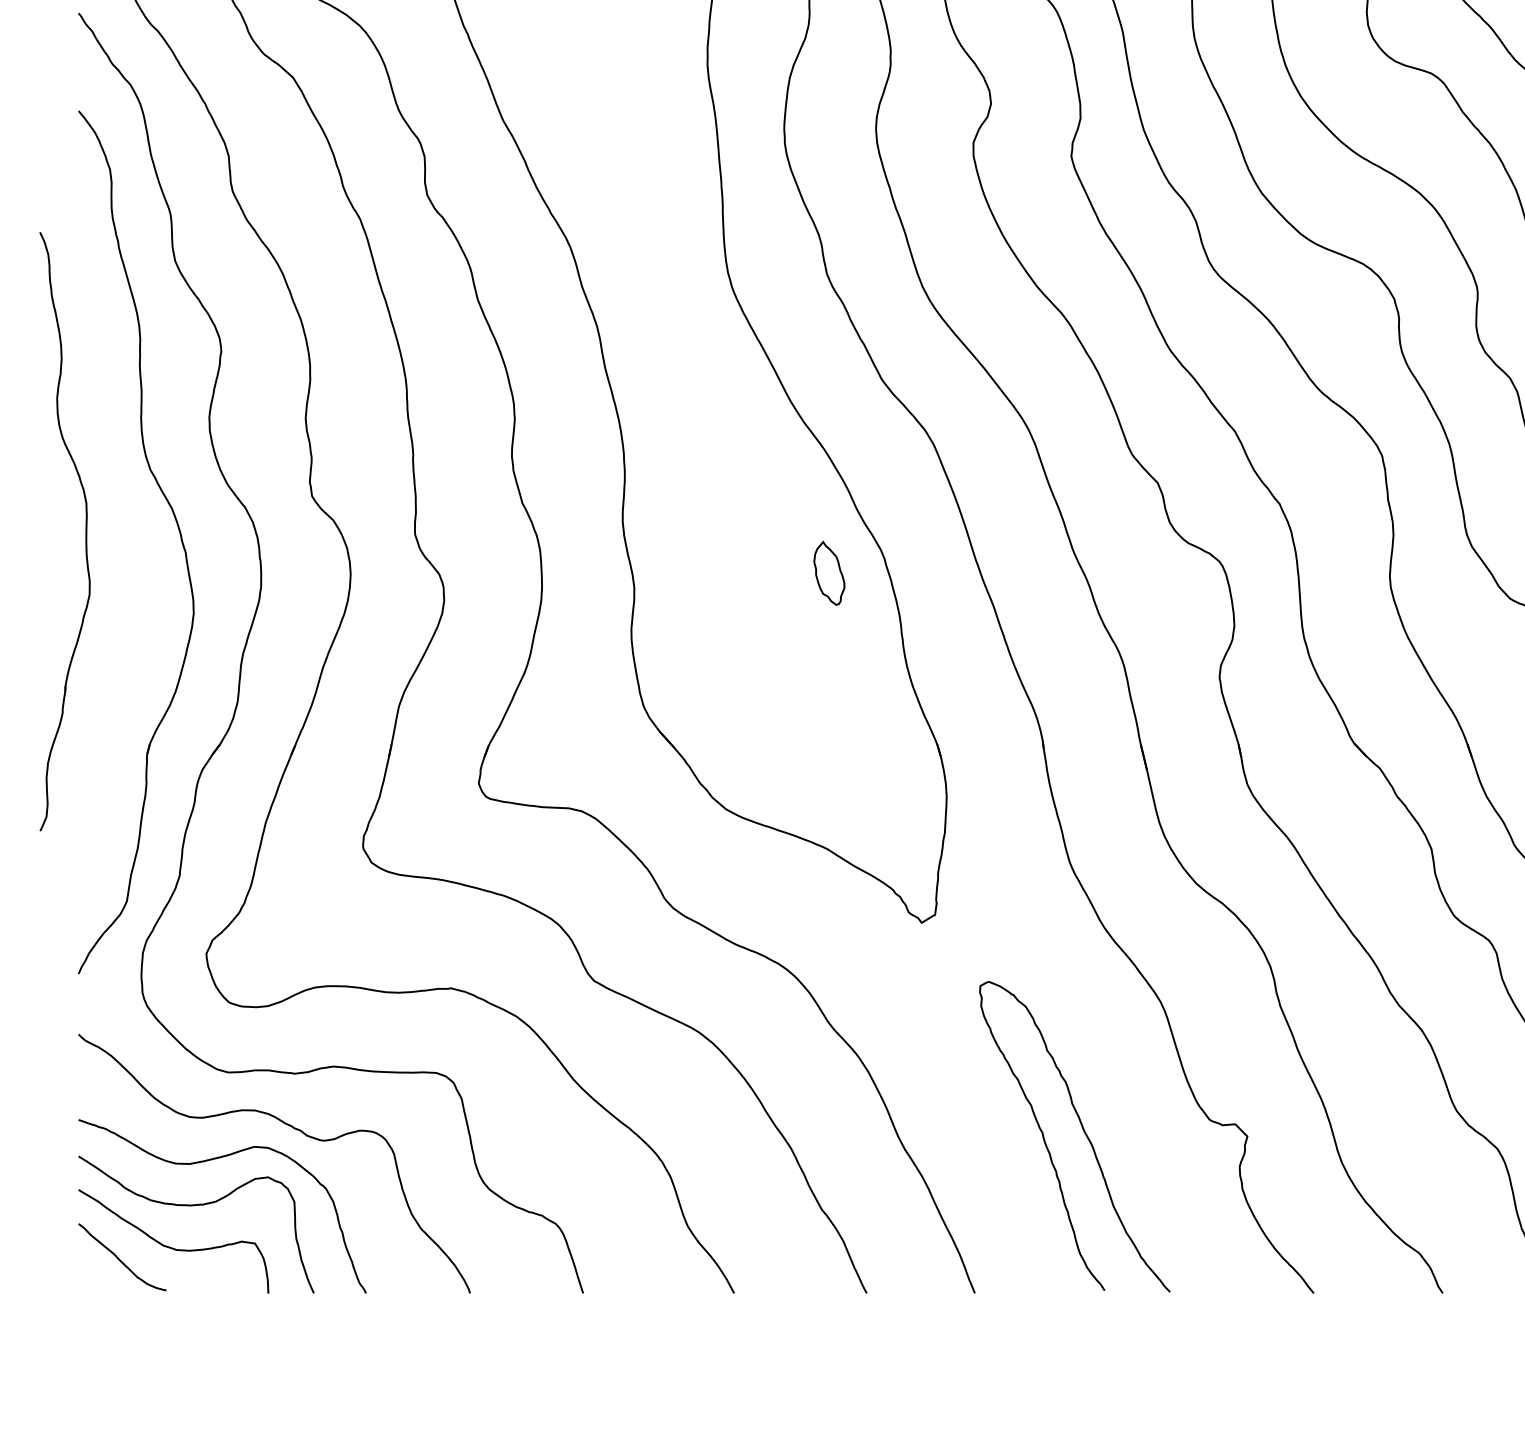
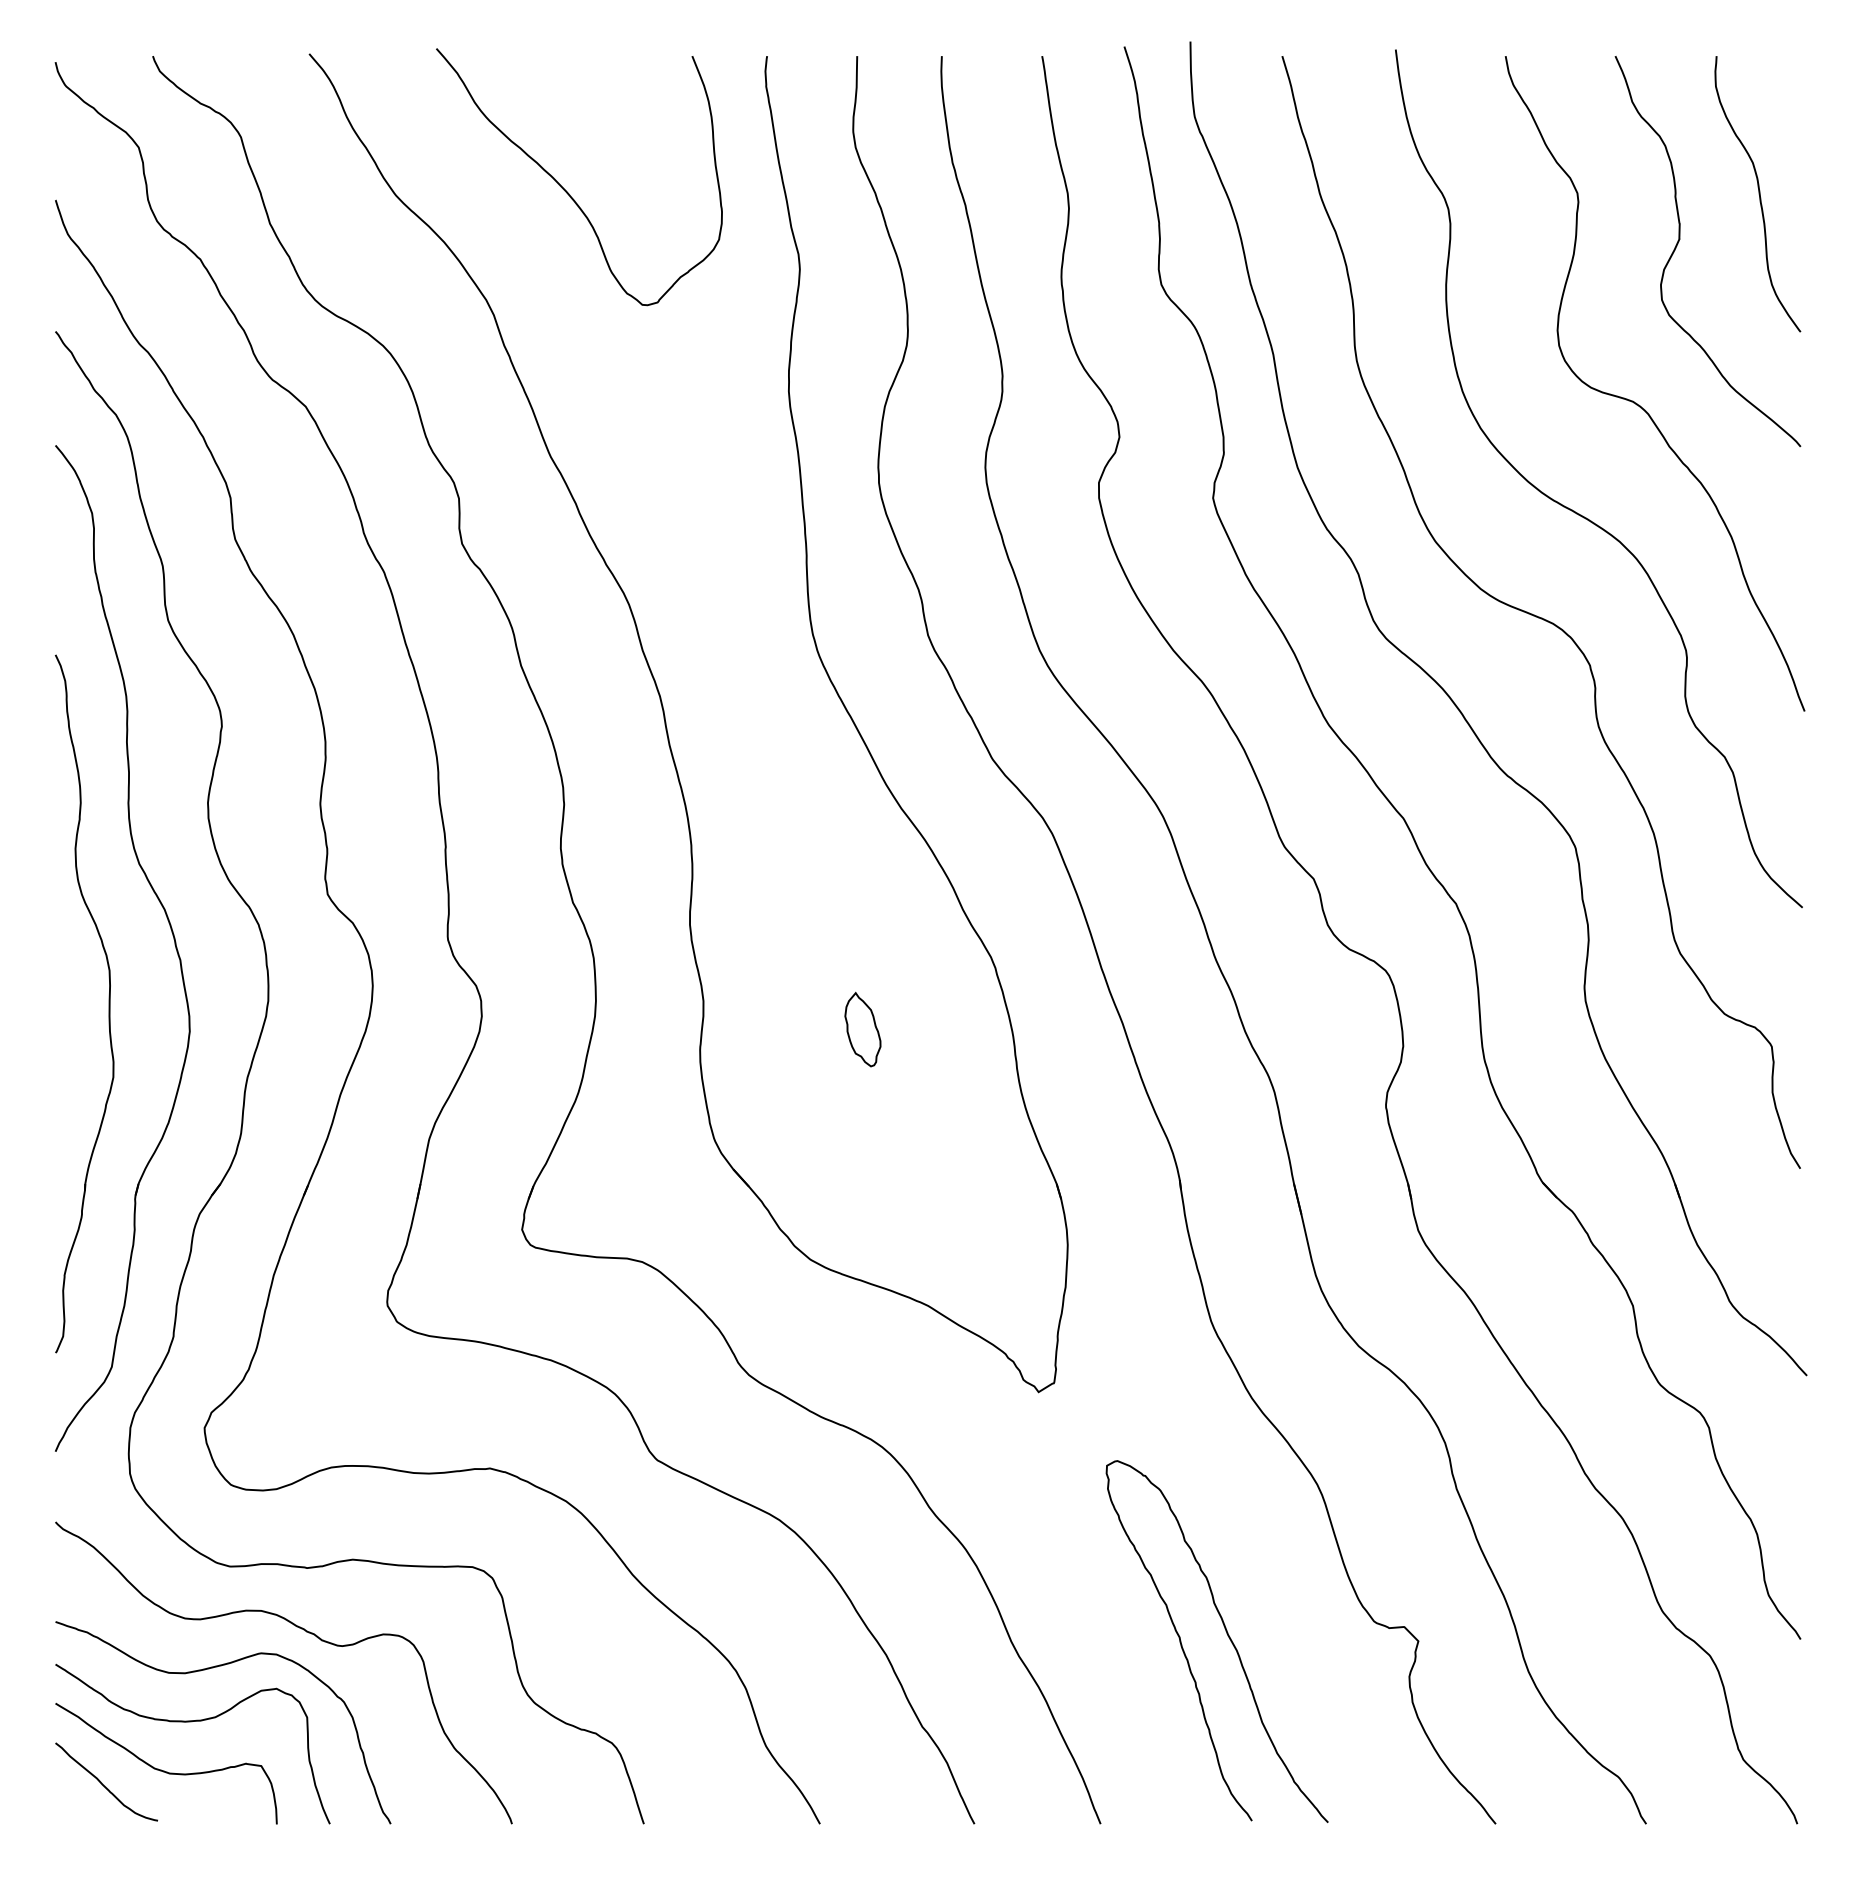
part: (85, 531) -> (108, 1003), moved
part: (828, 573) -> (862, 1029), moved

